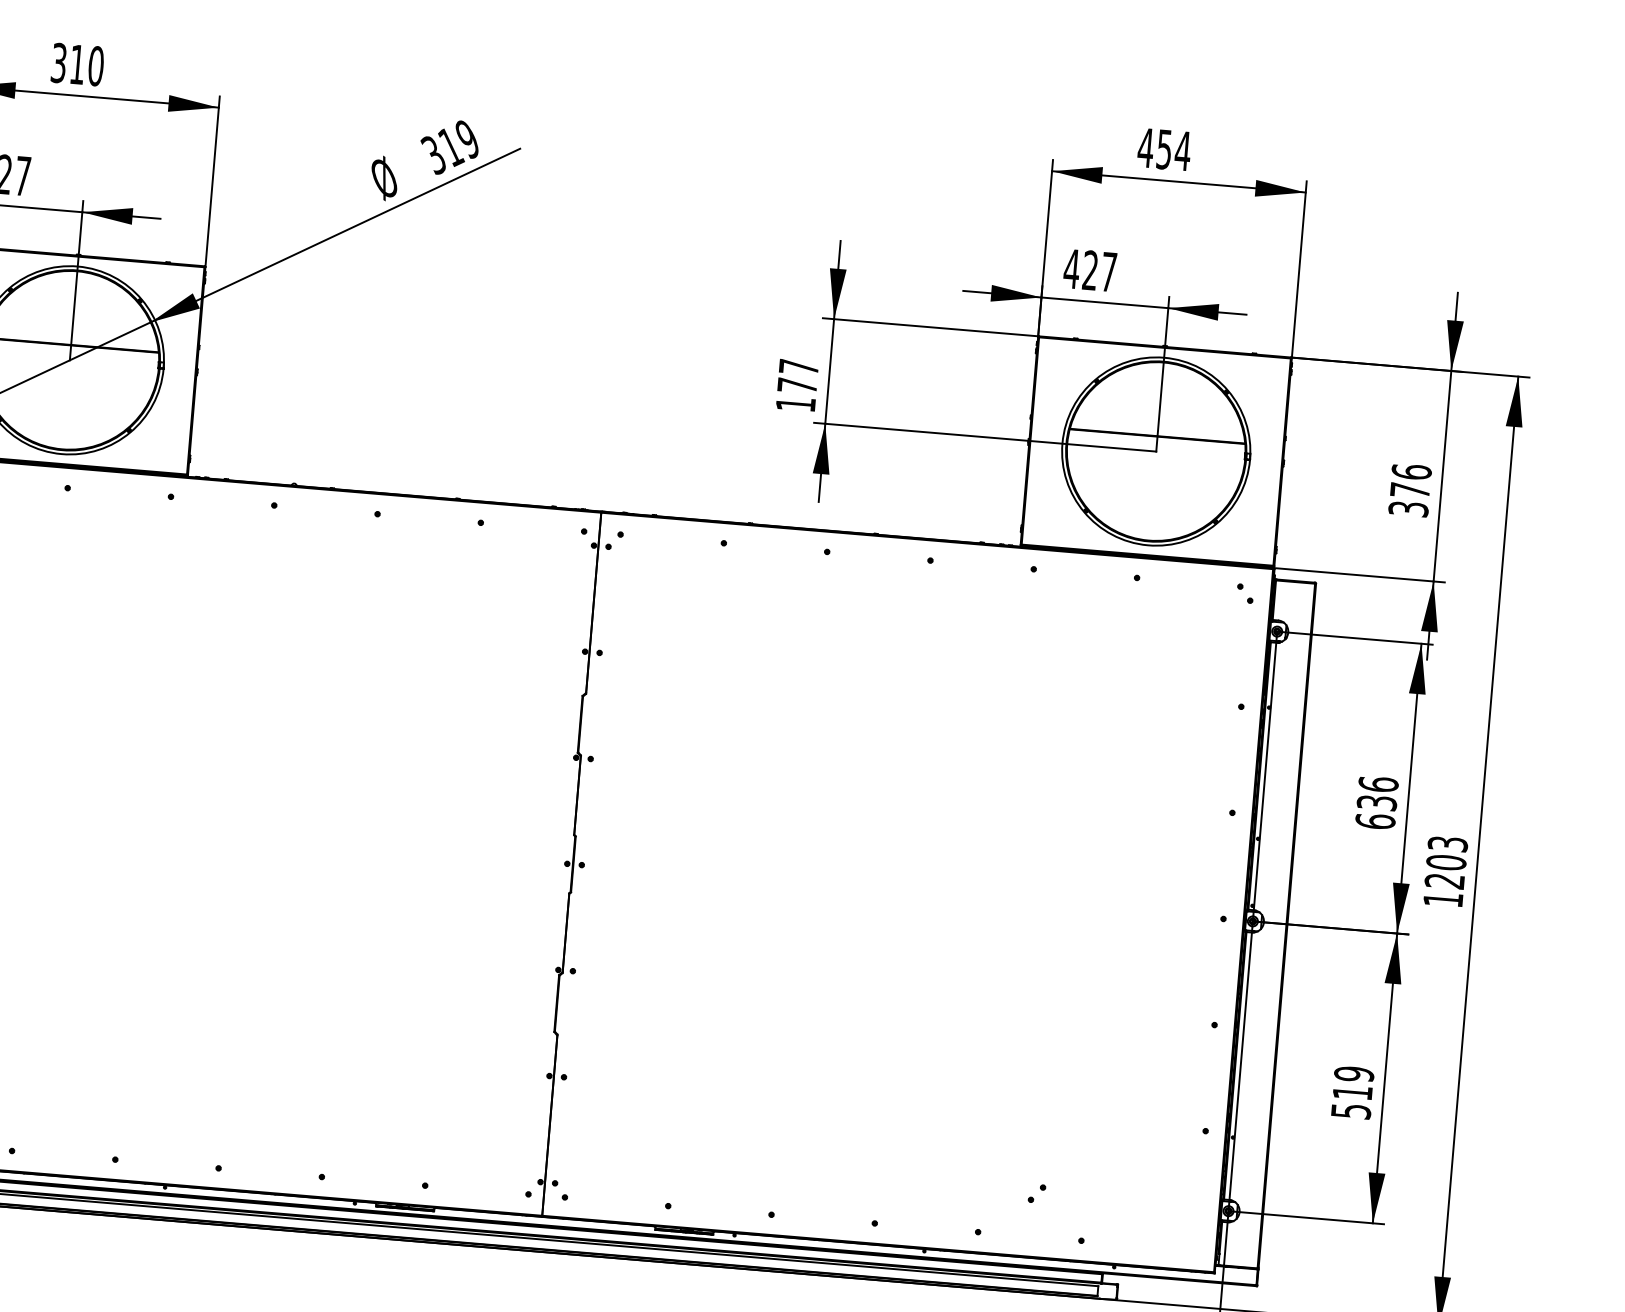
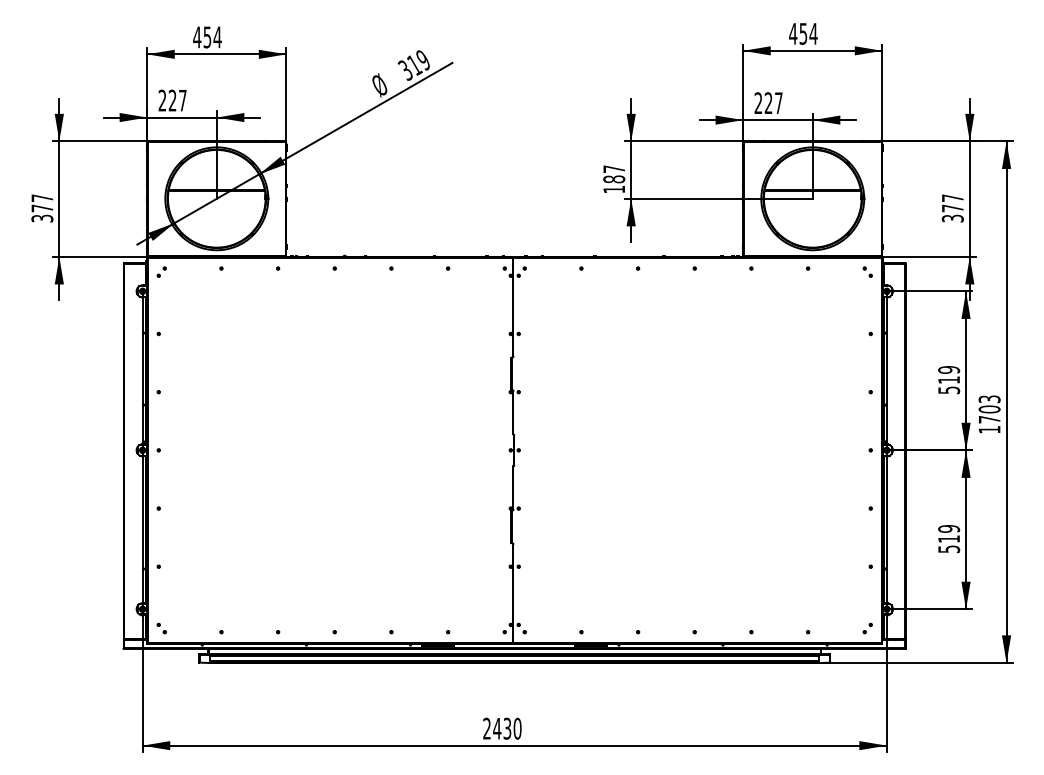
text: (77, 64) -> (207, 37), 310 -> 454
text: (1072, 267) -> (758, 102), 427 -> 227
text: (797, 386) -> (614, 179), 177 -> 187
text: (1411, 472) -> (952, 198), 376 -> 377
text: (1377, 801) -> (949, 379), 636 -> 519
text: (1444, 880) -> (989, 419), 1203 -> 1703
part: (1036, 1193) -> (867, 628), moved

